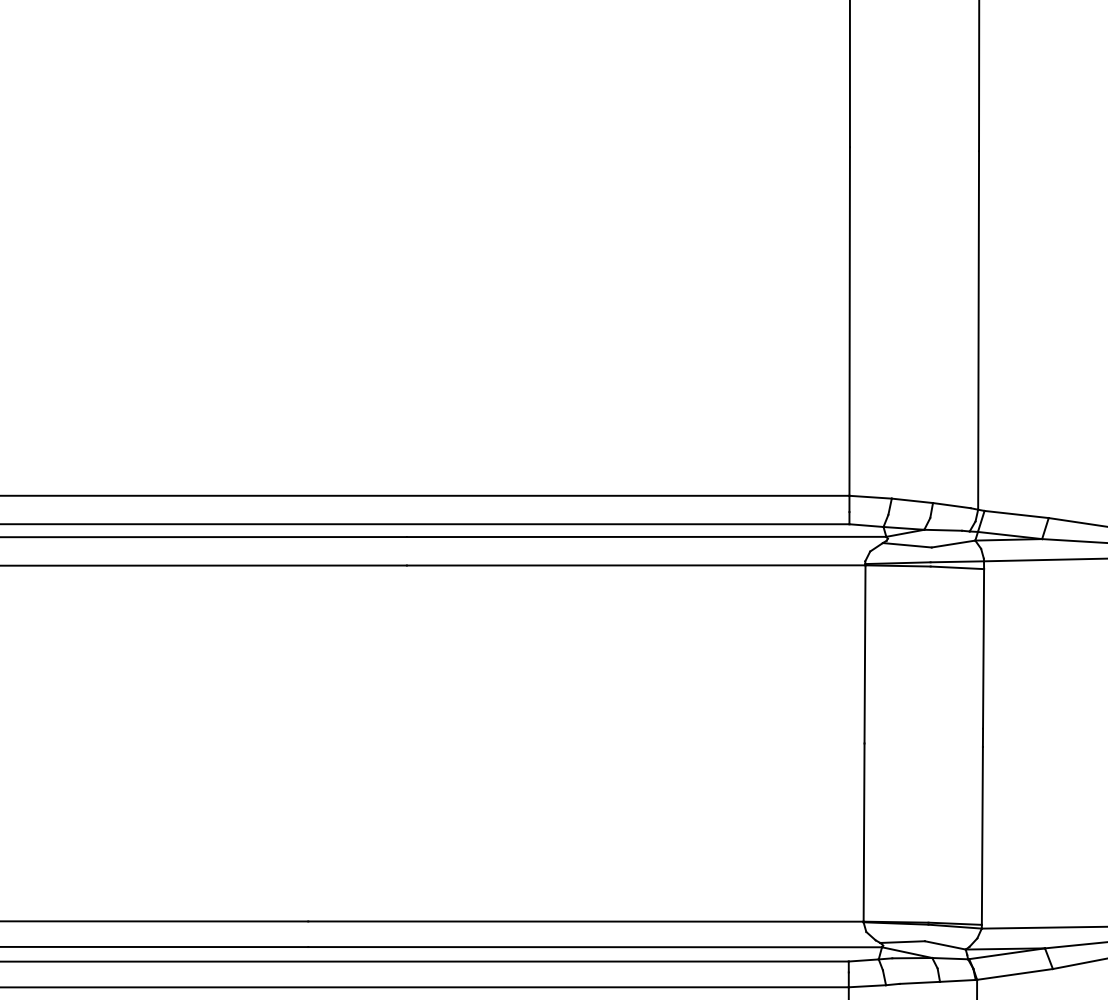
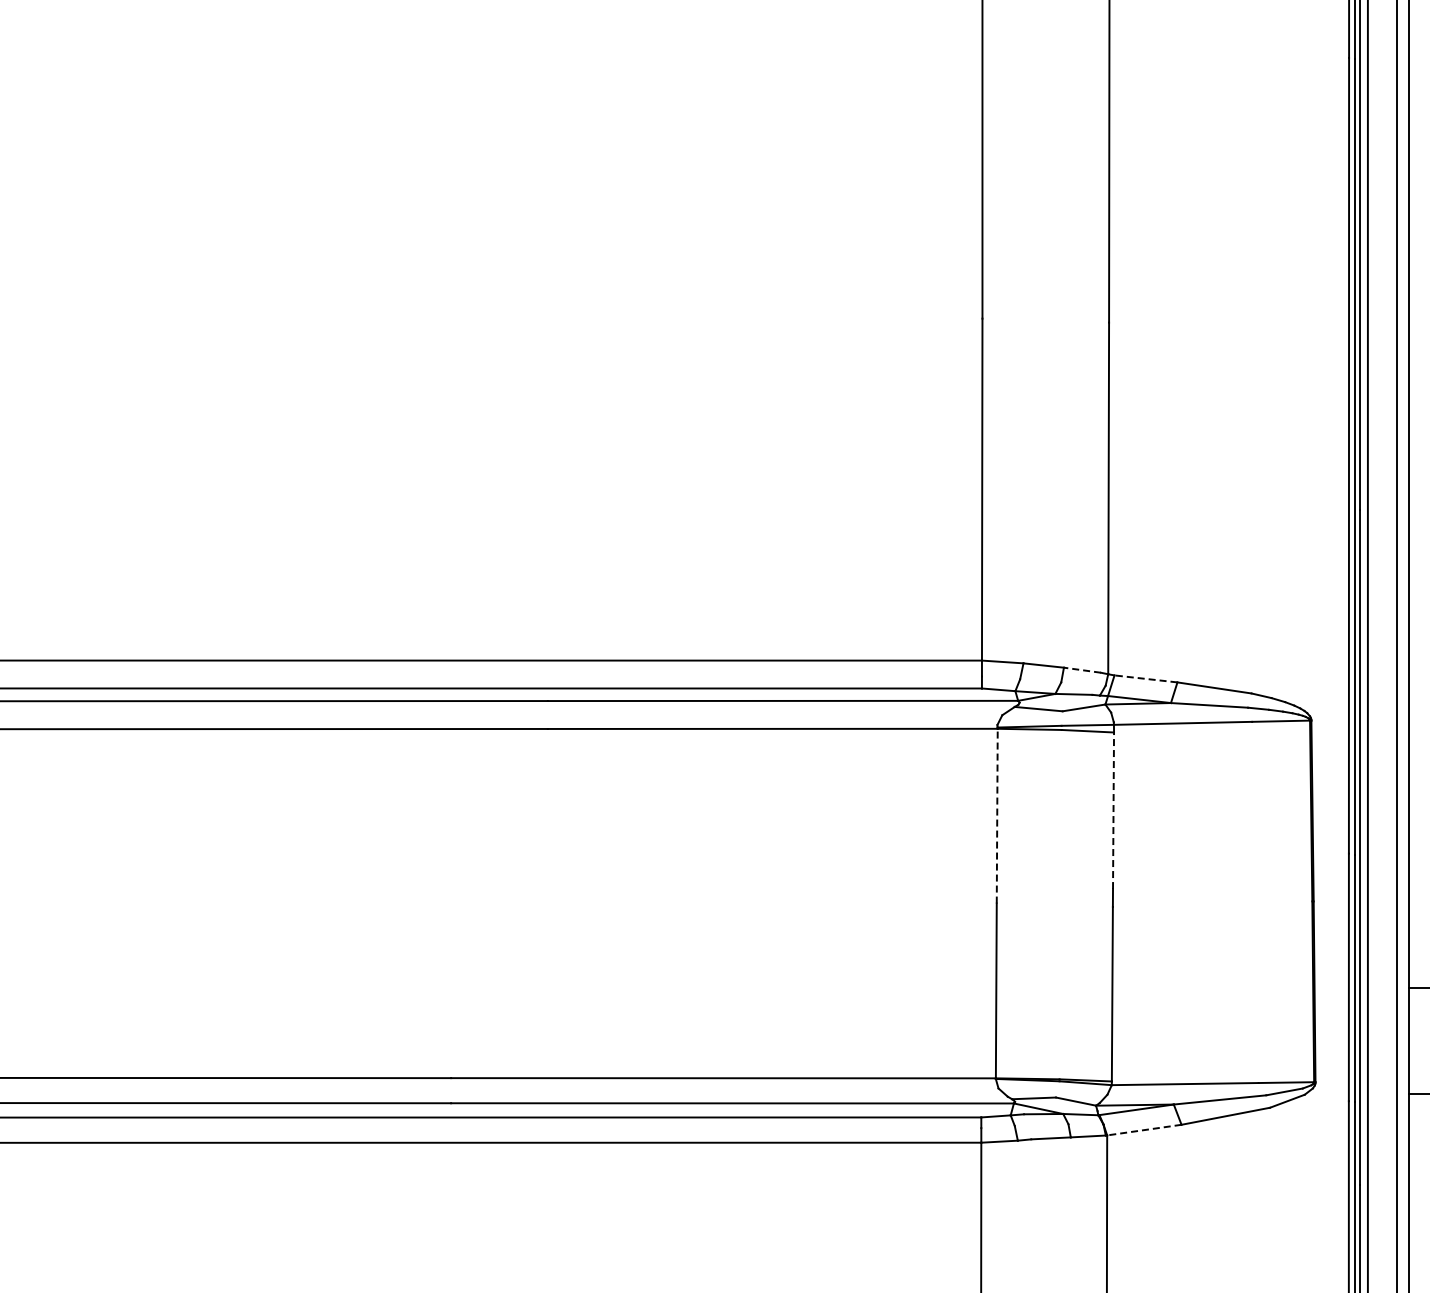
line: (951, 505) -> (1082, 670), solid -> dashed
line: (1016, 514) -> (1145, 678), solid -> dashed
line: (983, 648) -> (1113, 810), solid -> dashed
line: (865, 653) -> (997, 815), solid -> dashed
line: (1015, 974) -> (1144, 1130), solid -> dashed

